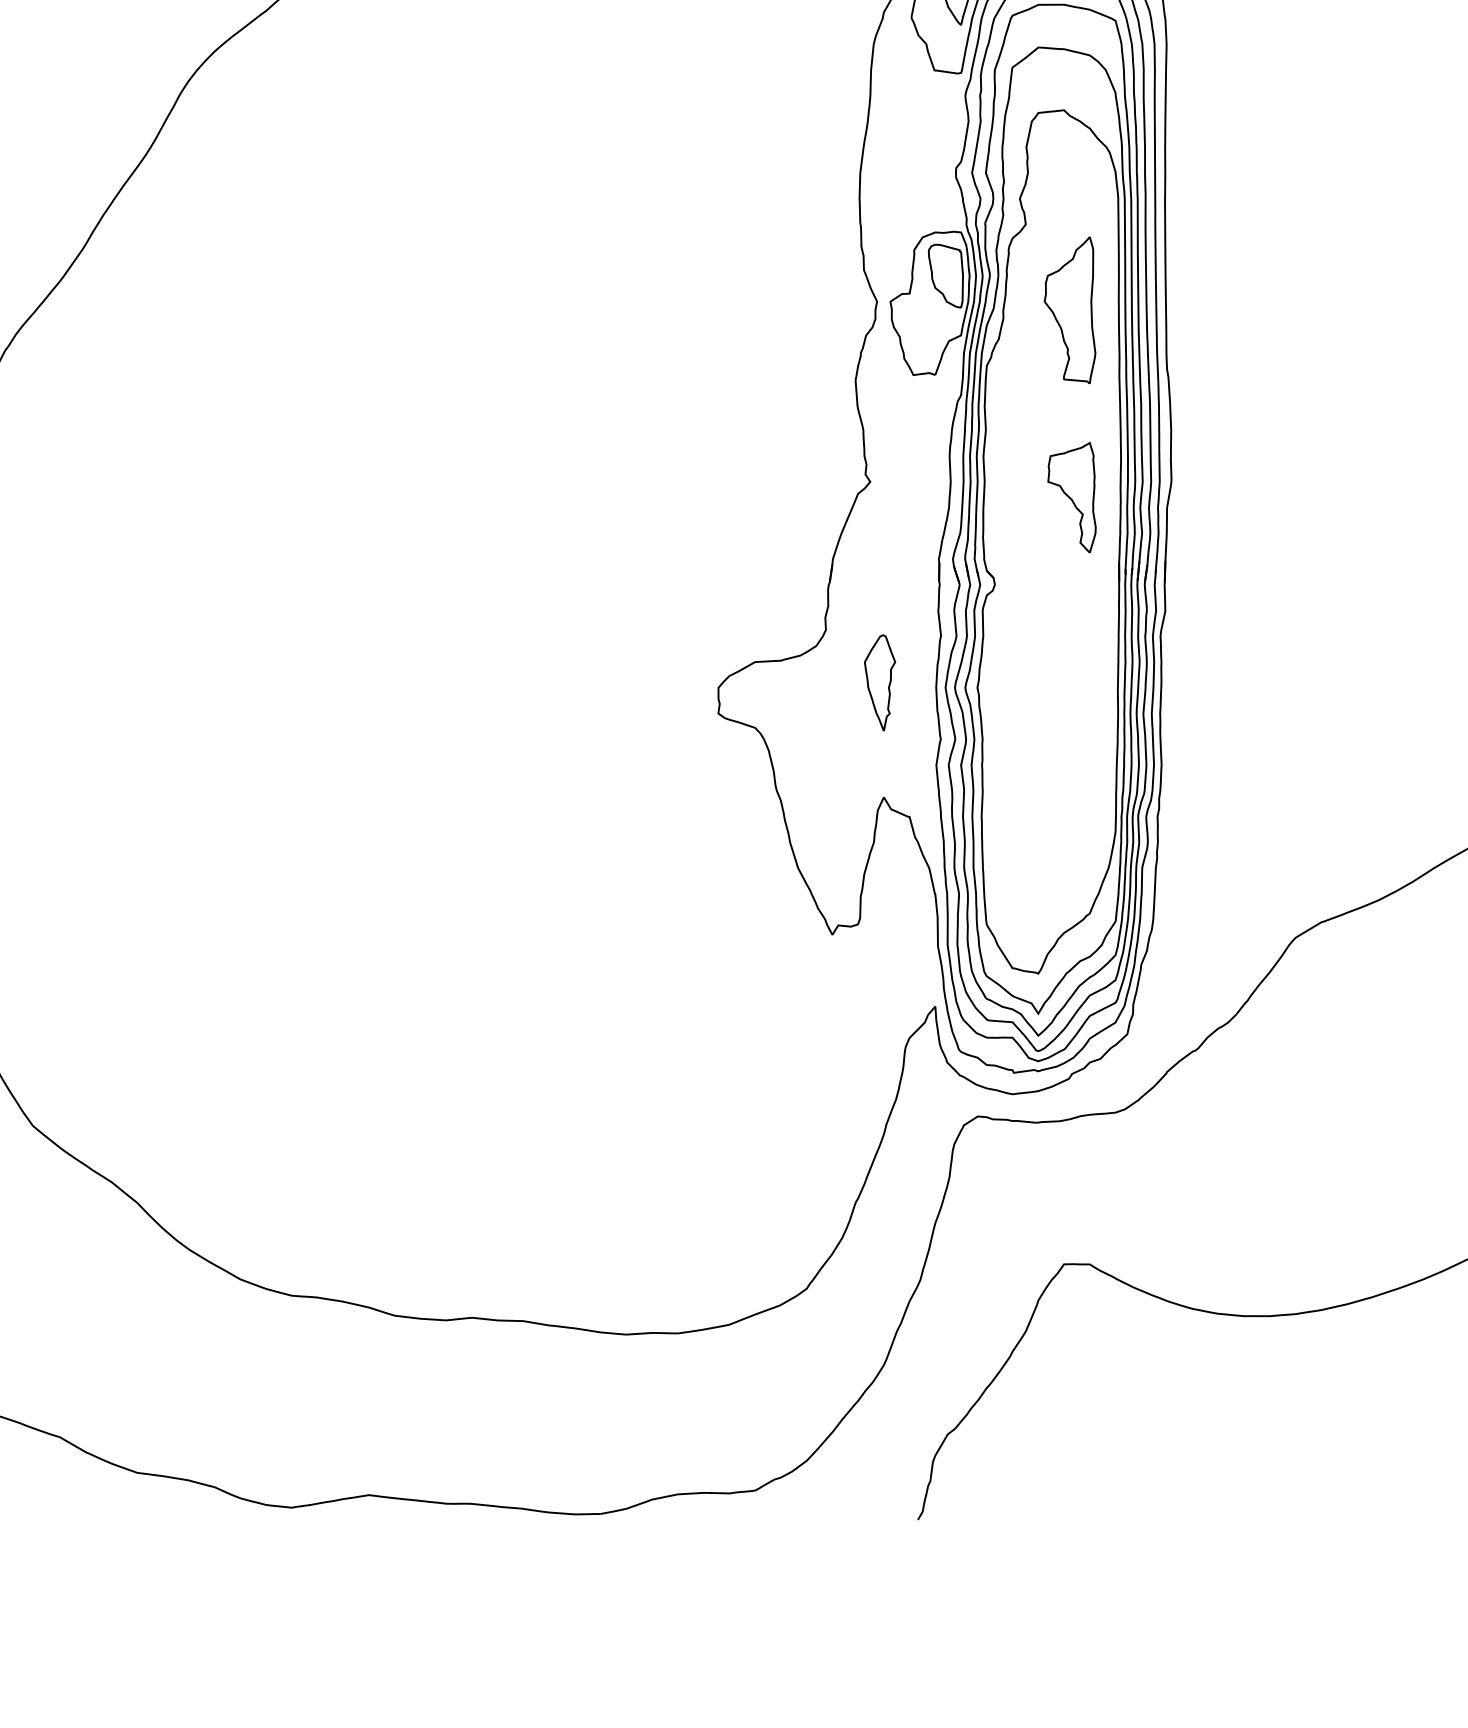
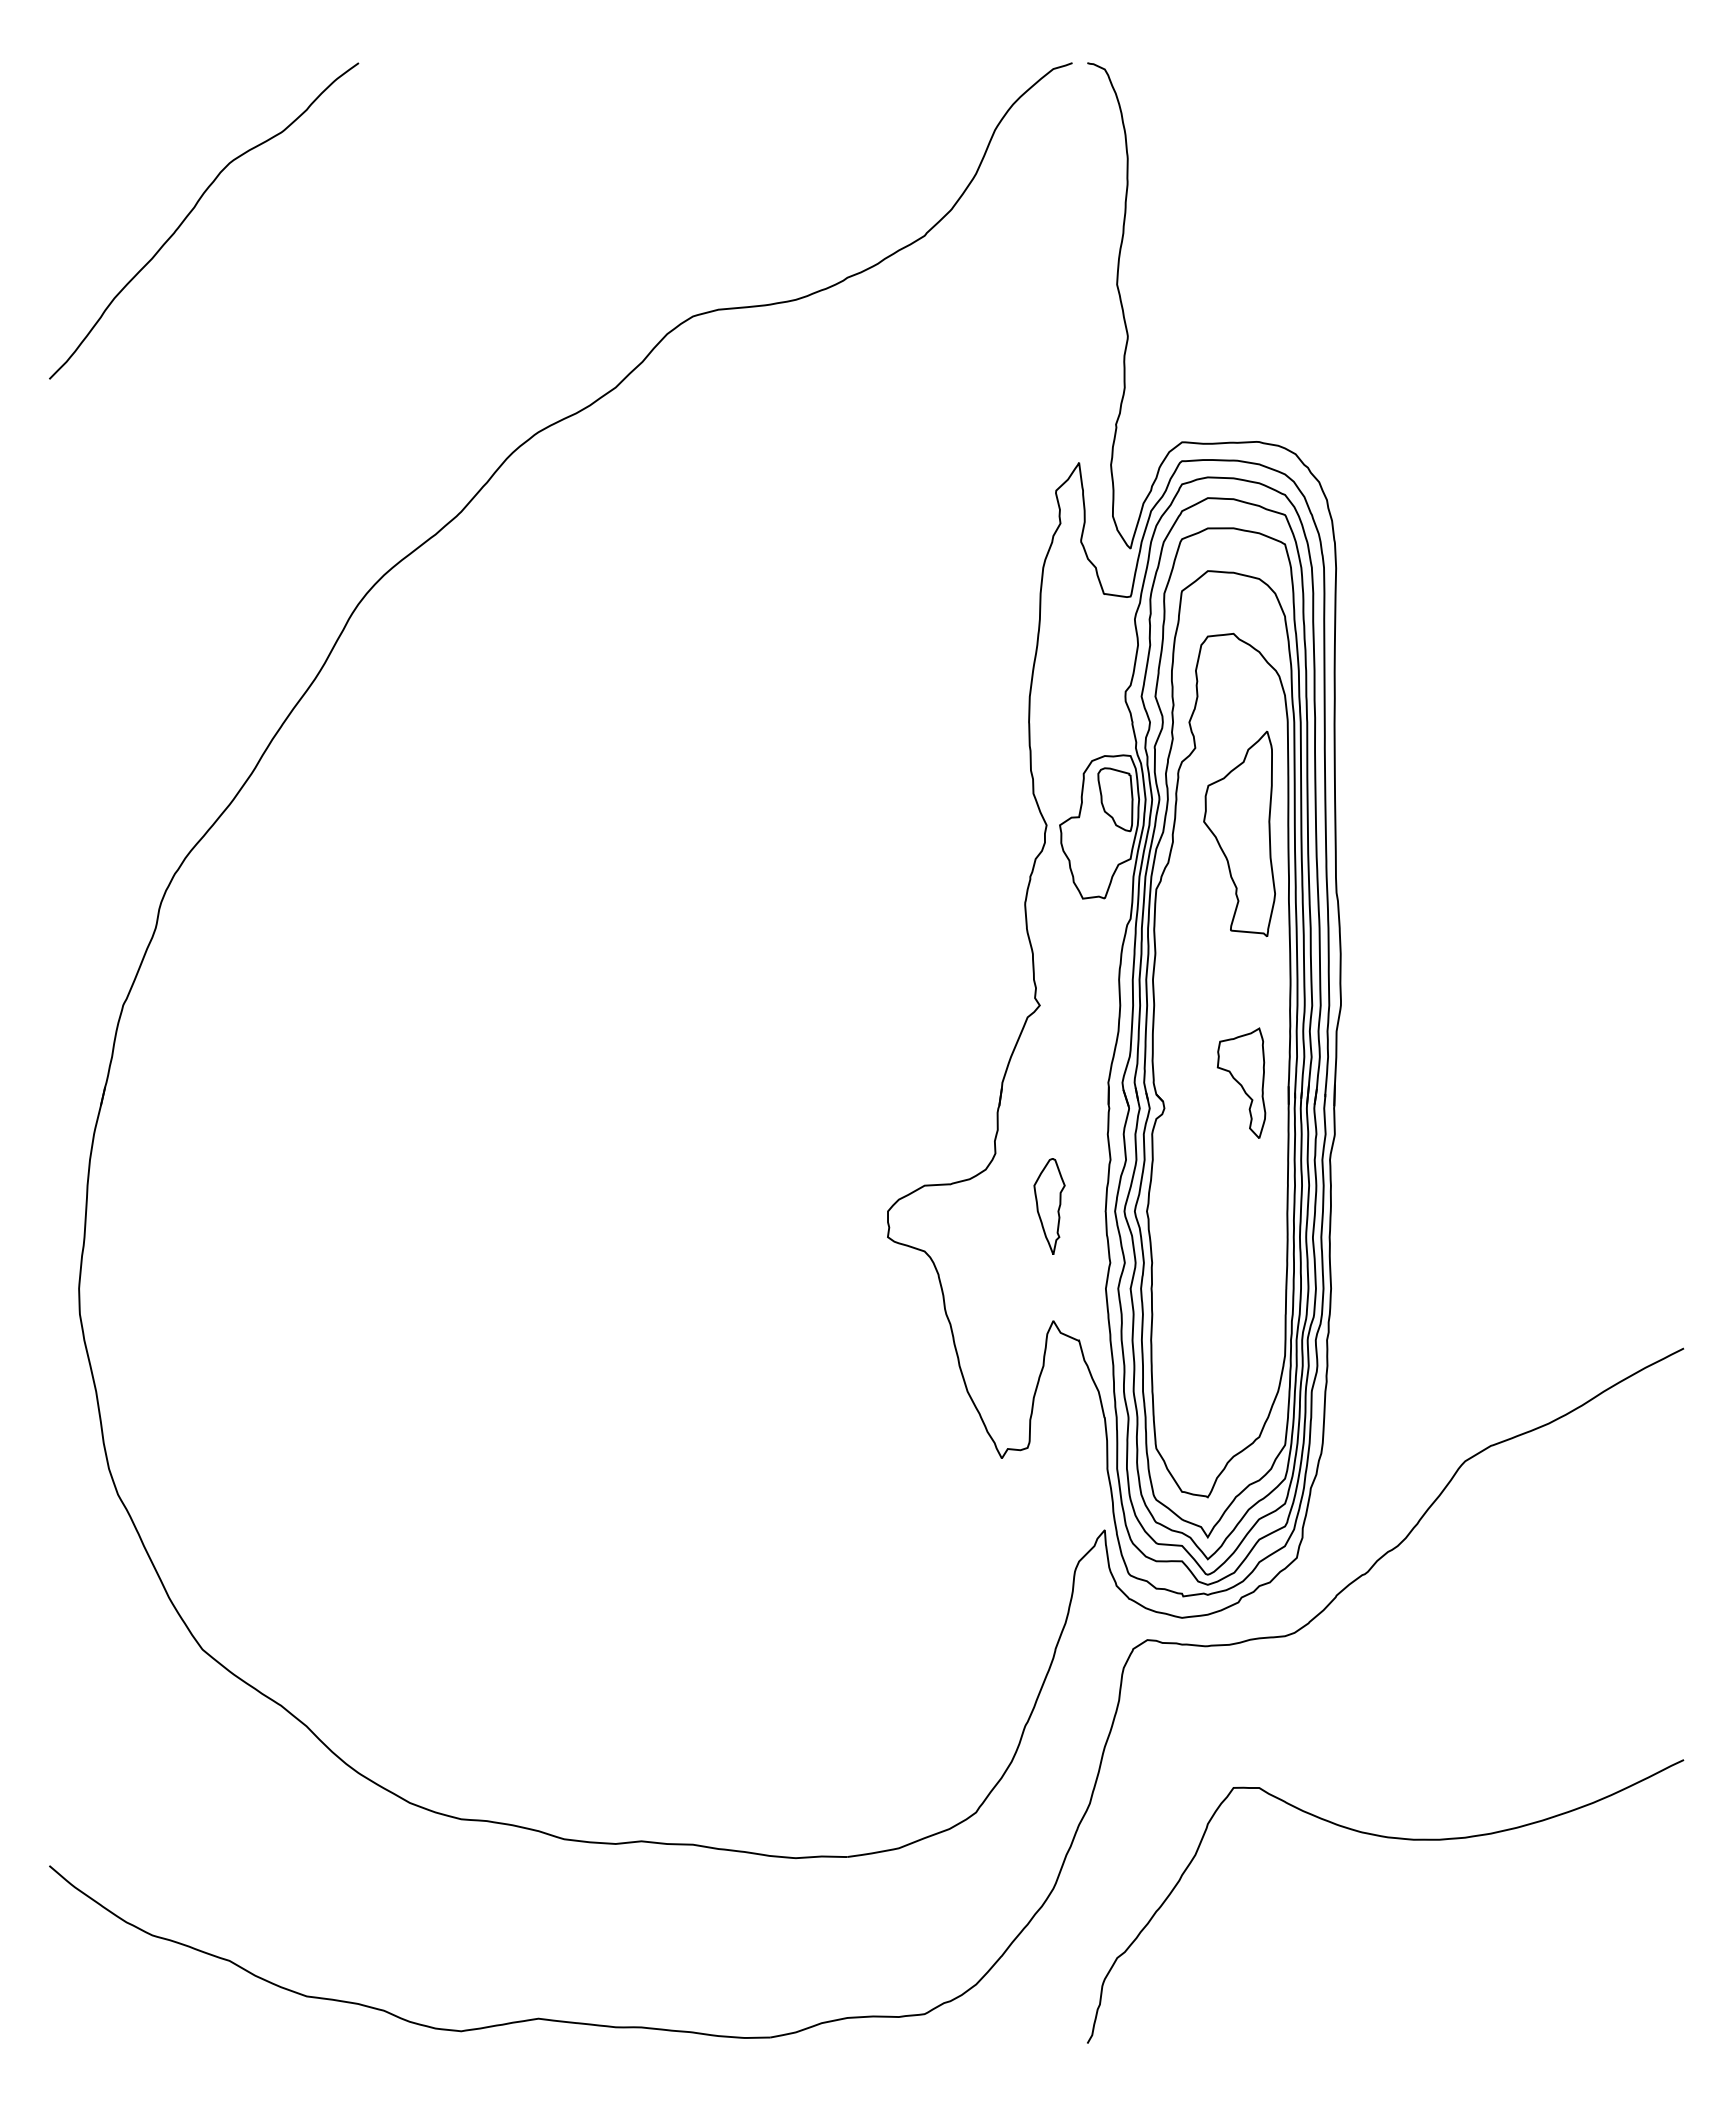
part: (1069, 309) -> (1239, 833), size x1.4
part: (1071, 496) -> (1241, 1082), moved

